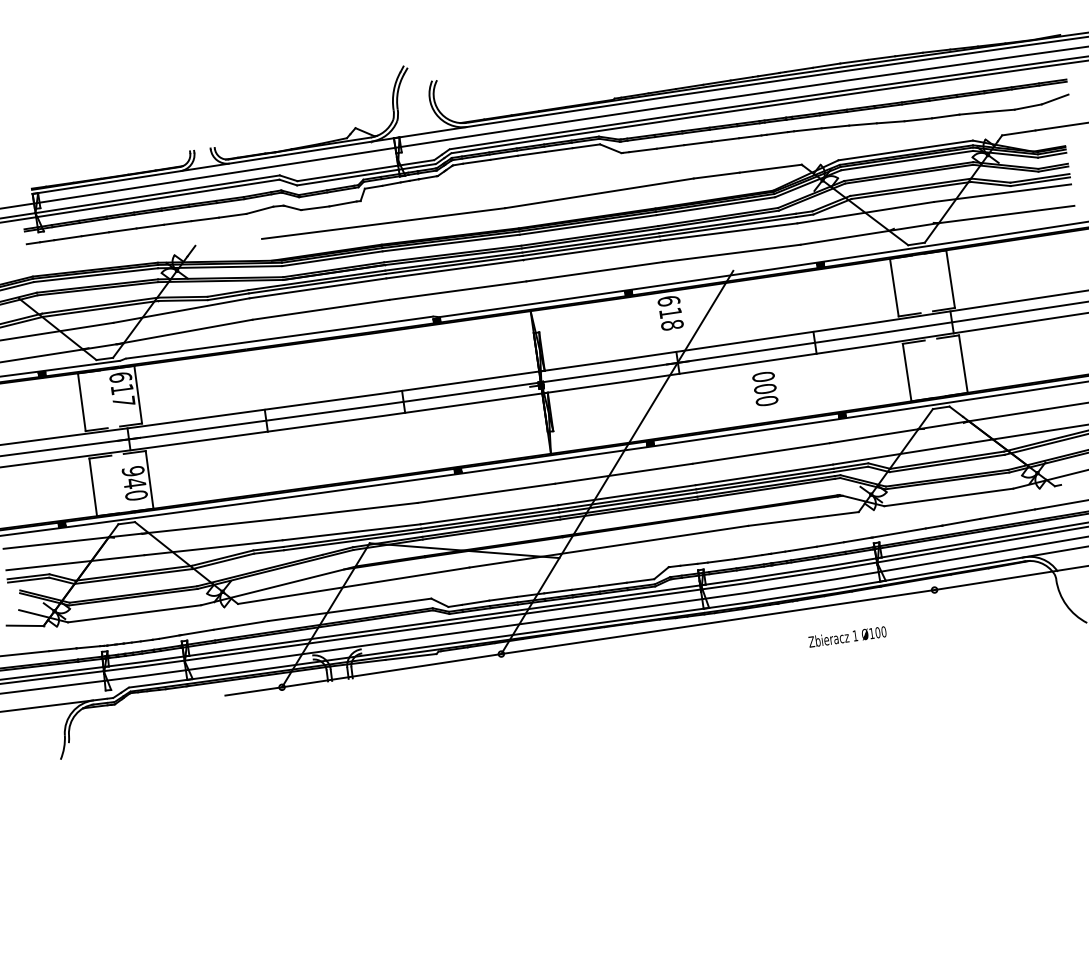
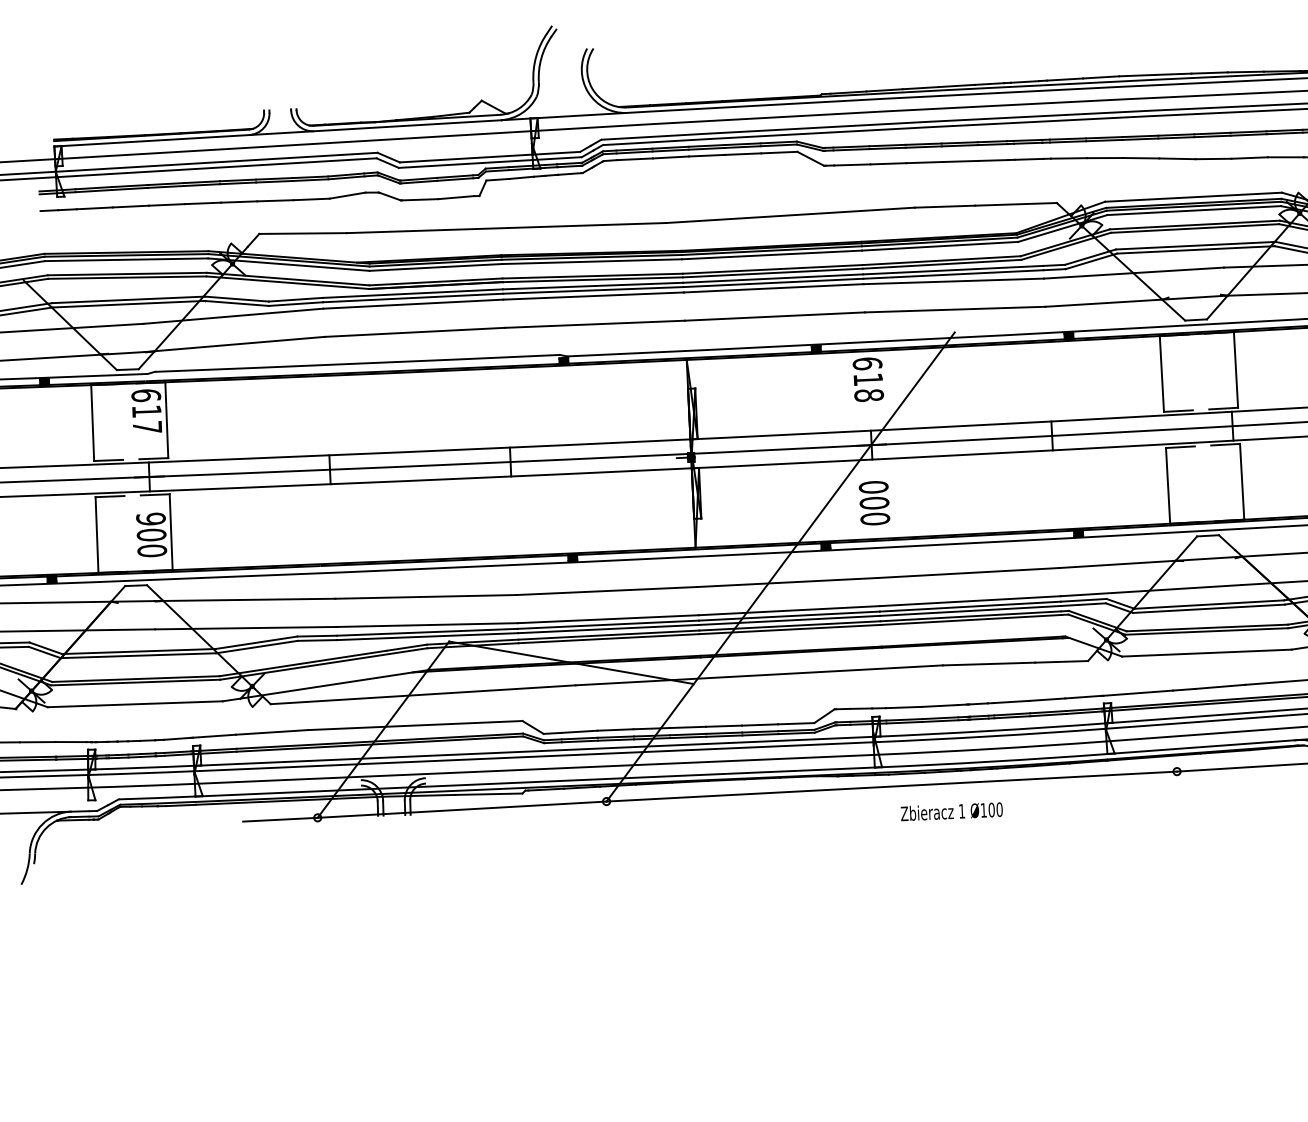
line: (228, 241) -> (302, 232), added
text: (765, 389) -> (874, 503), moved
text: (134, 483) -> (151, 535), 940 -> 900
text: (847, 636) -> (951, 811), moved

